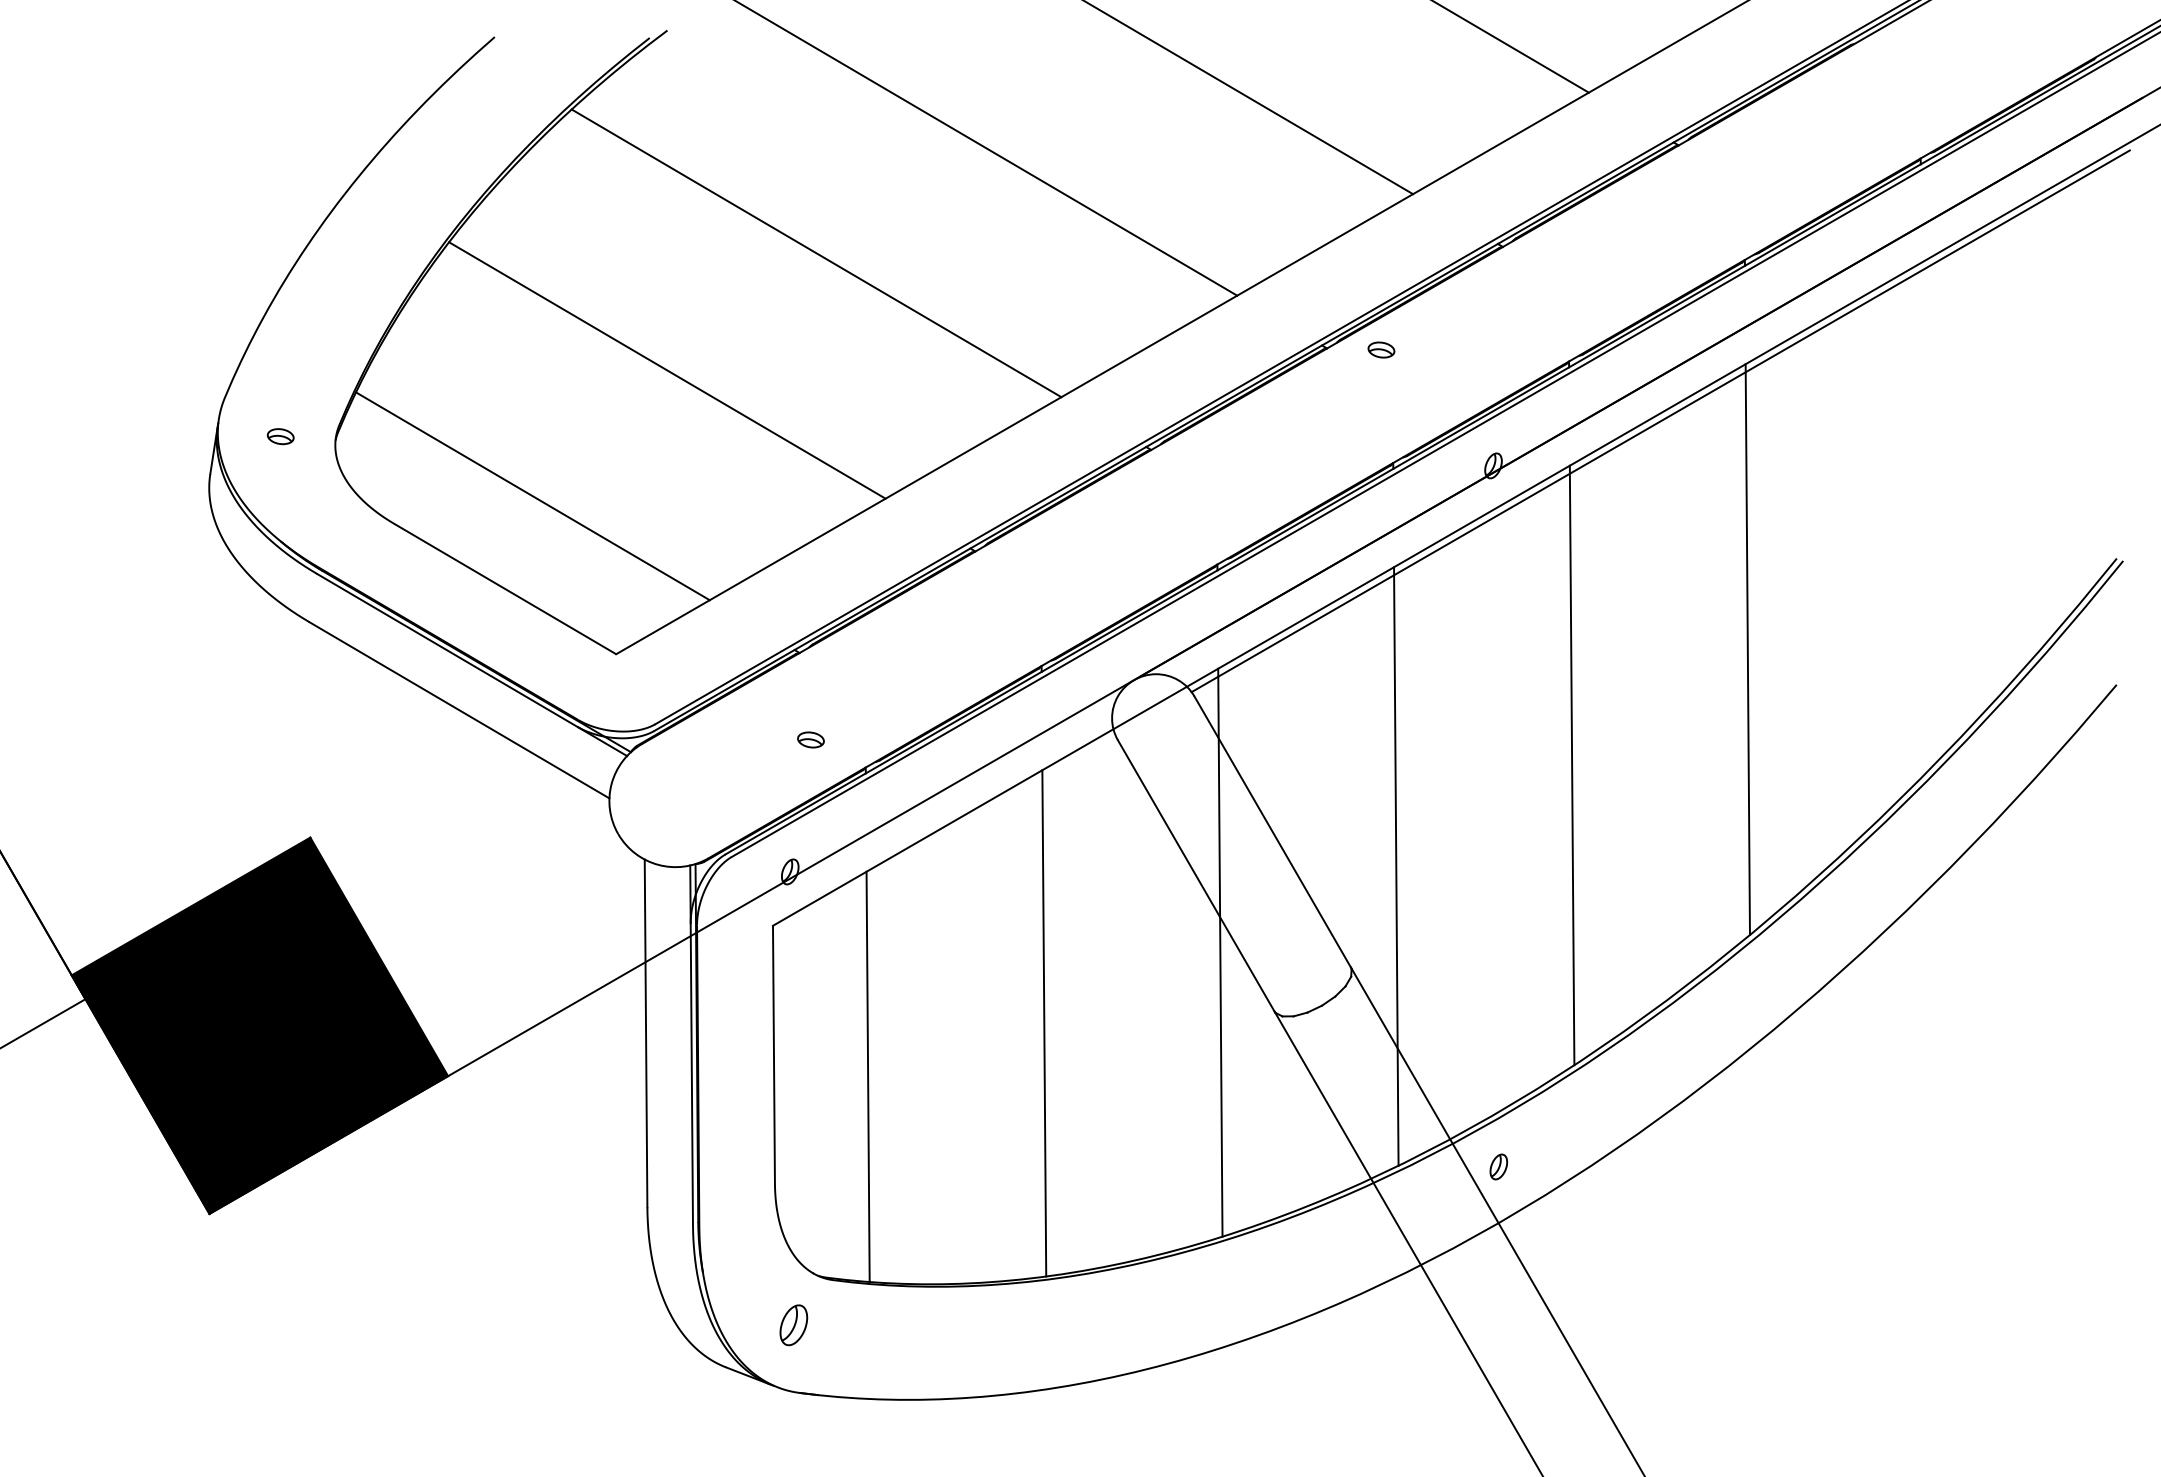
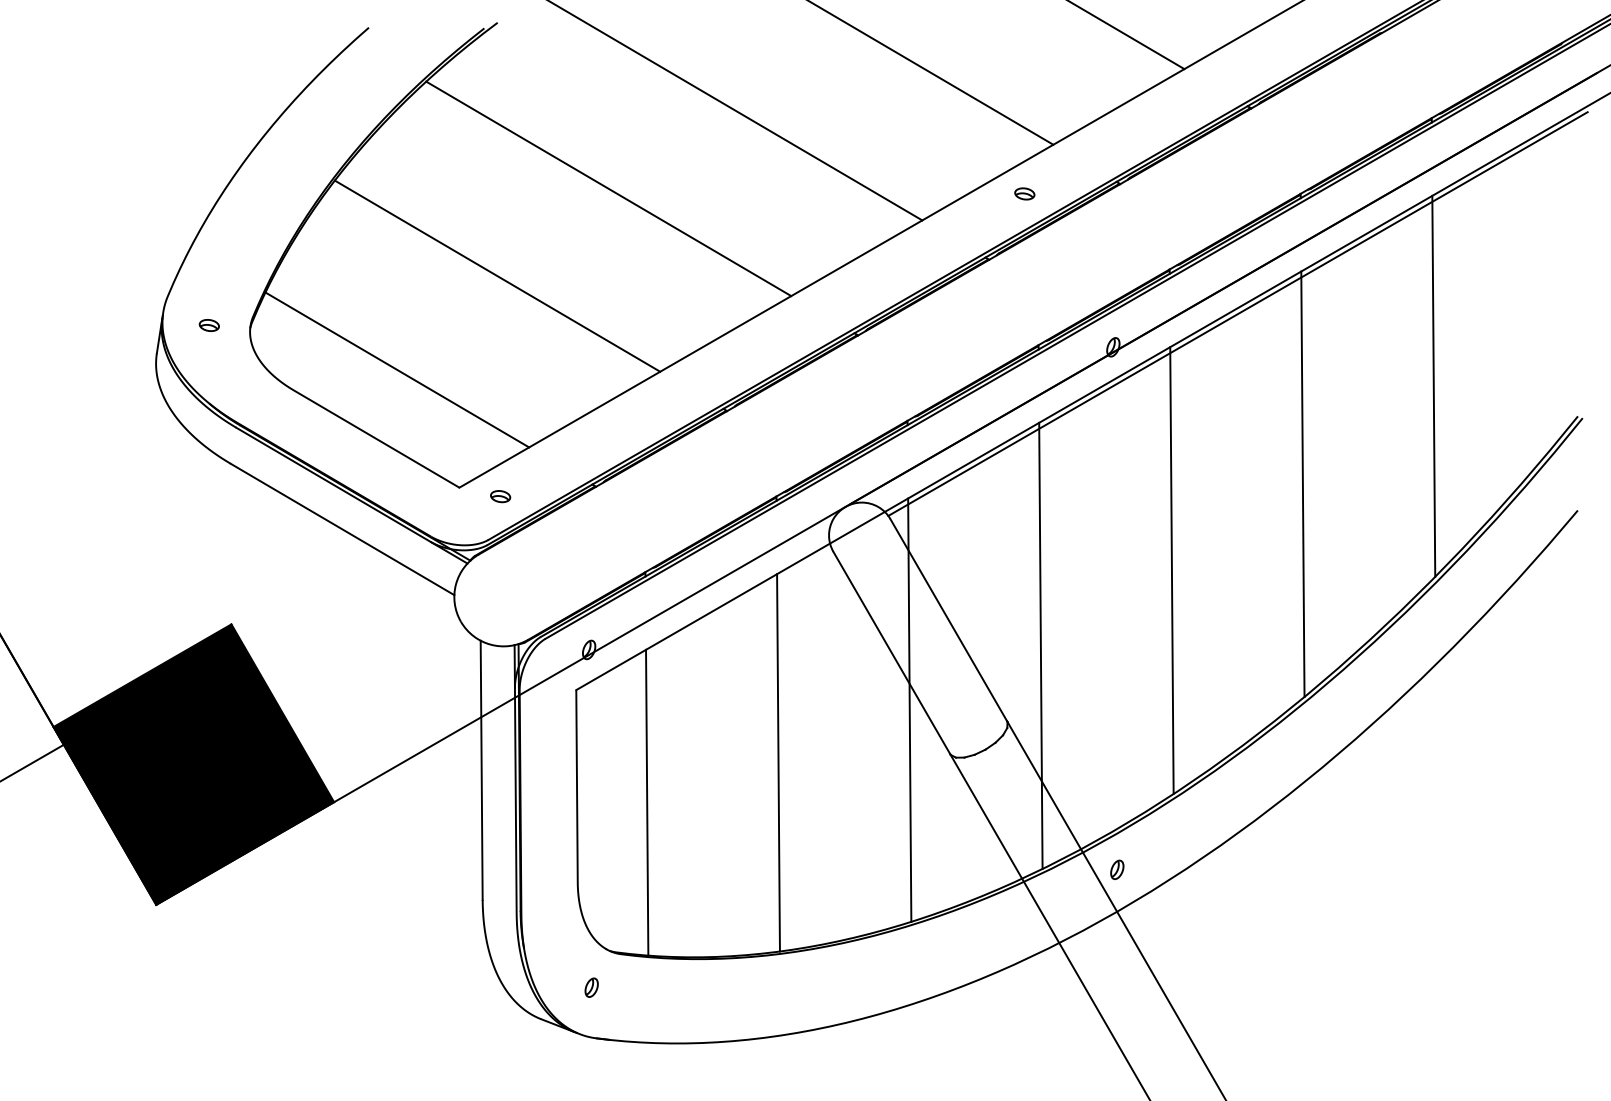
part: (1381, 349) -> (1024, 193), moved
line: (1923, 517) -> (1433, 385), added
part: (810, 739) -> (500, 496), moved
part: (793, 1324) -> (591, 987), size x0.62

